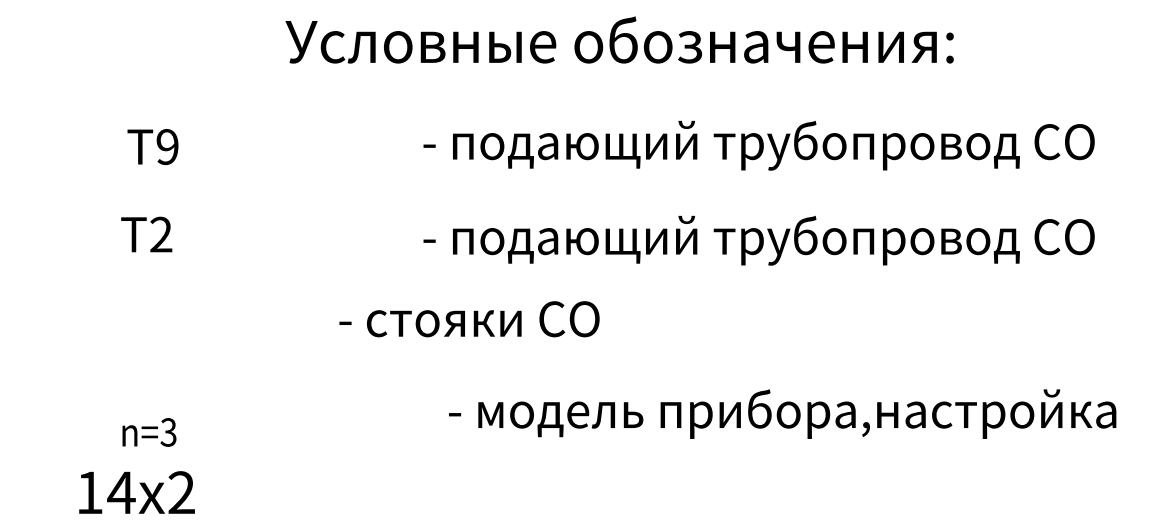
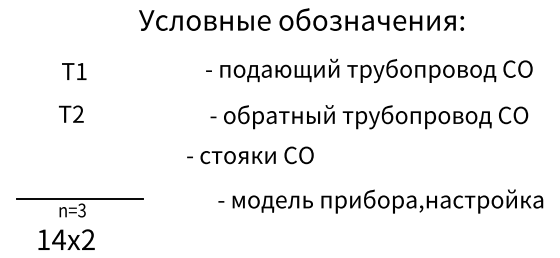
text: (167, 146) -> (81, 71), 9 -> 1
text: (759, 241) -> (369, 117), - подающий трубопровод CО -> - обратный трубопровод CО
text: (469, 319) -> (250, 155), moved
line: (163, 409) -> (79, 199), added

